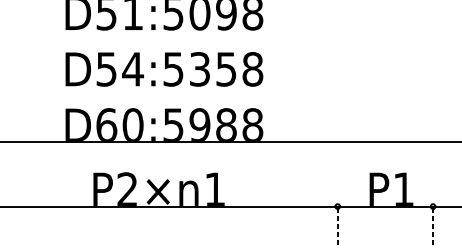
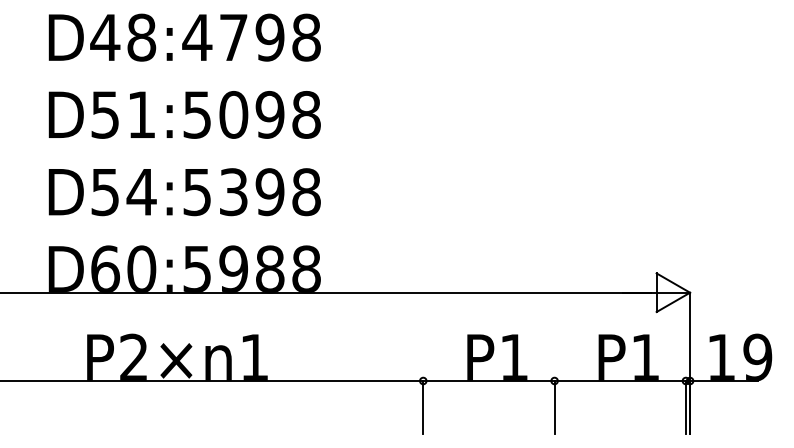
text: (225, 68) -> (269, 191), D54:5358 -> D54:5398
line: (337, 225) -> (423, 407), dashed -> solid
line: (433, 225) -> (554, 407), dashed -> solid

